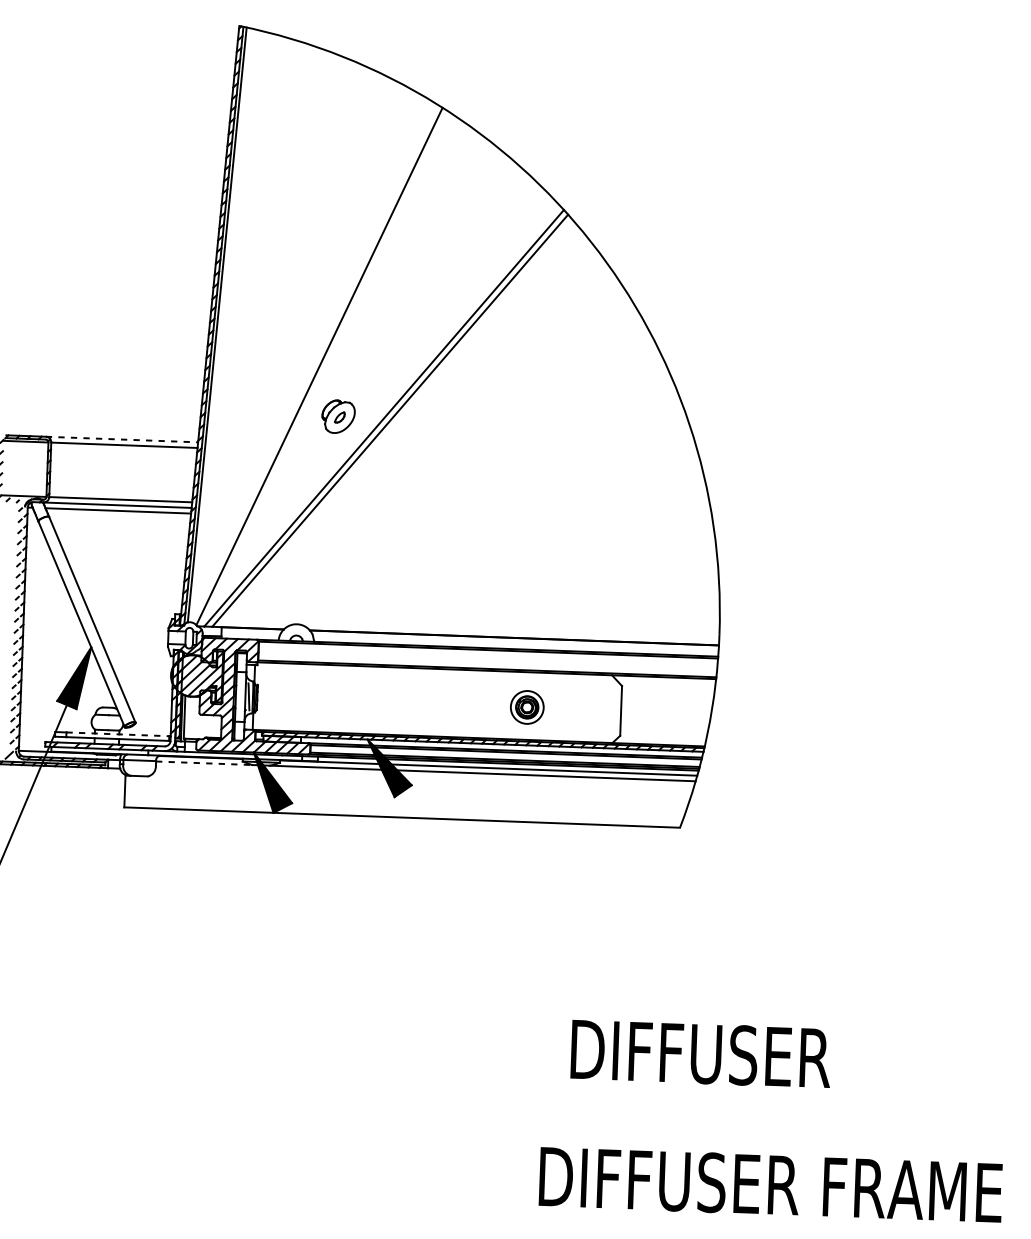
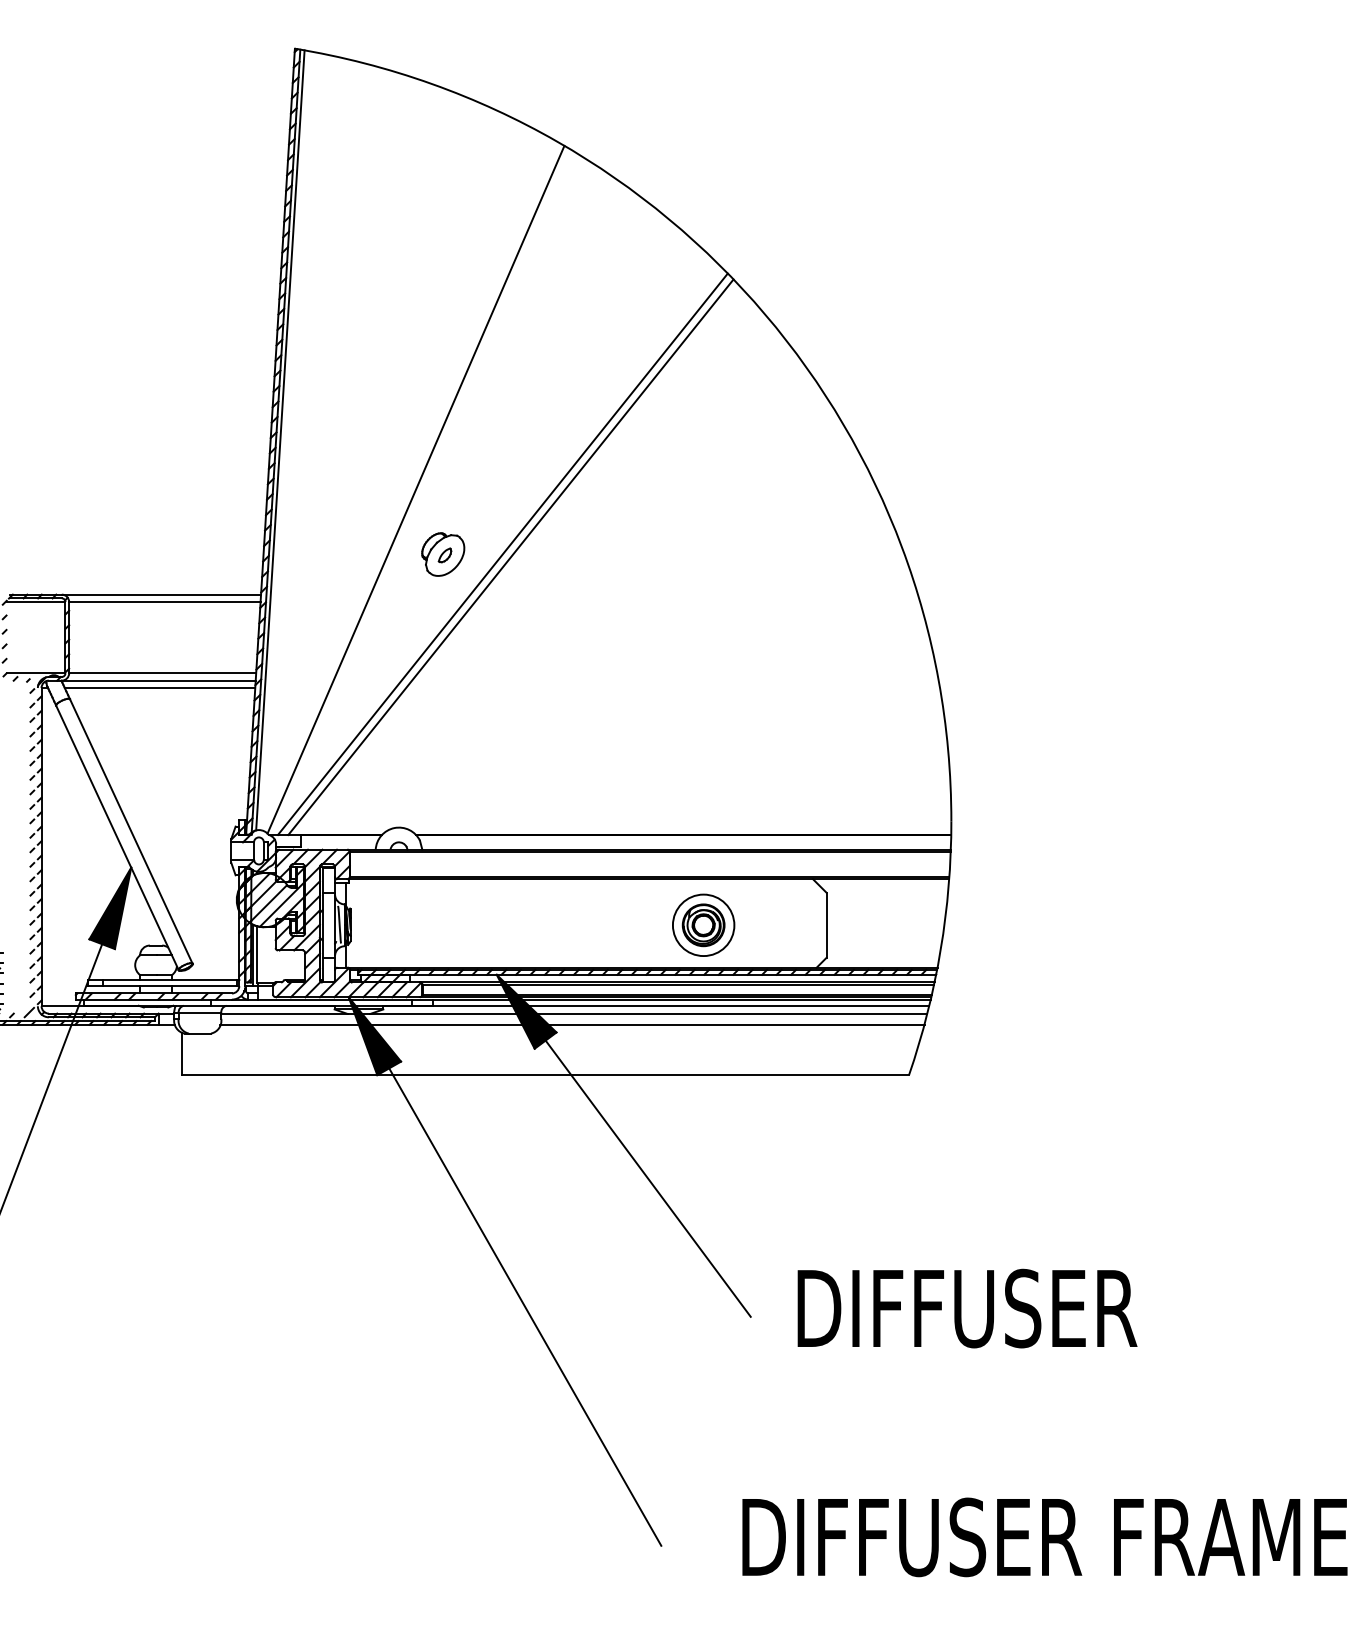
line: (122, 439) -> (161, 594), dashed -> solid
part: (527, 706) -> (703, 924), size x1.43
line: (118, 733) -> (170, 979), dashed -> solid
line: (205, 763) -> (285, 1013), dashed -> solid
line: (424, 779) -> (572, 1024), added
line: (477, 899) -> (647, 1178), added
line: (380, 993) -> (525, 1306), added
part: (701, 1053) -> (967, 1308), moved

